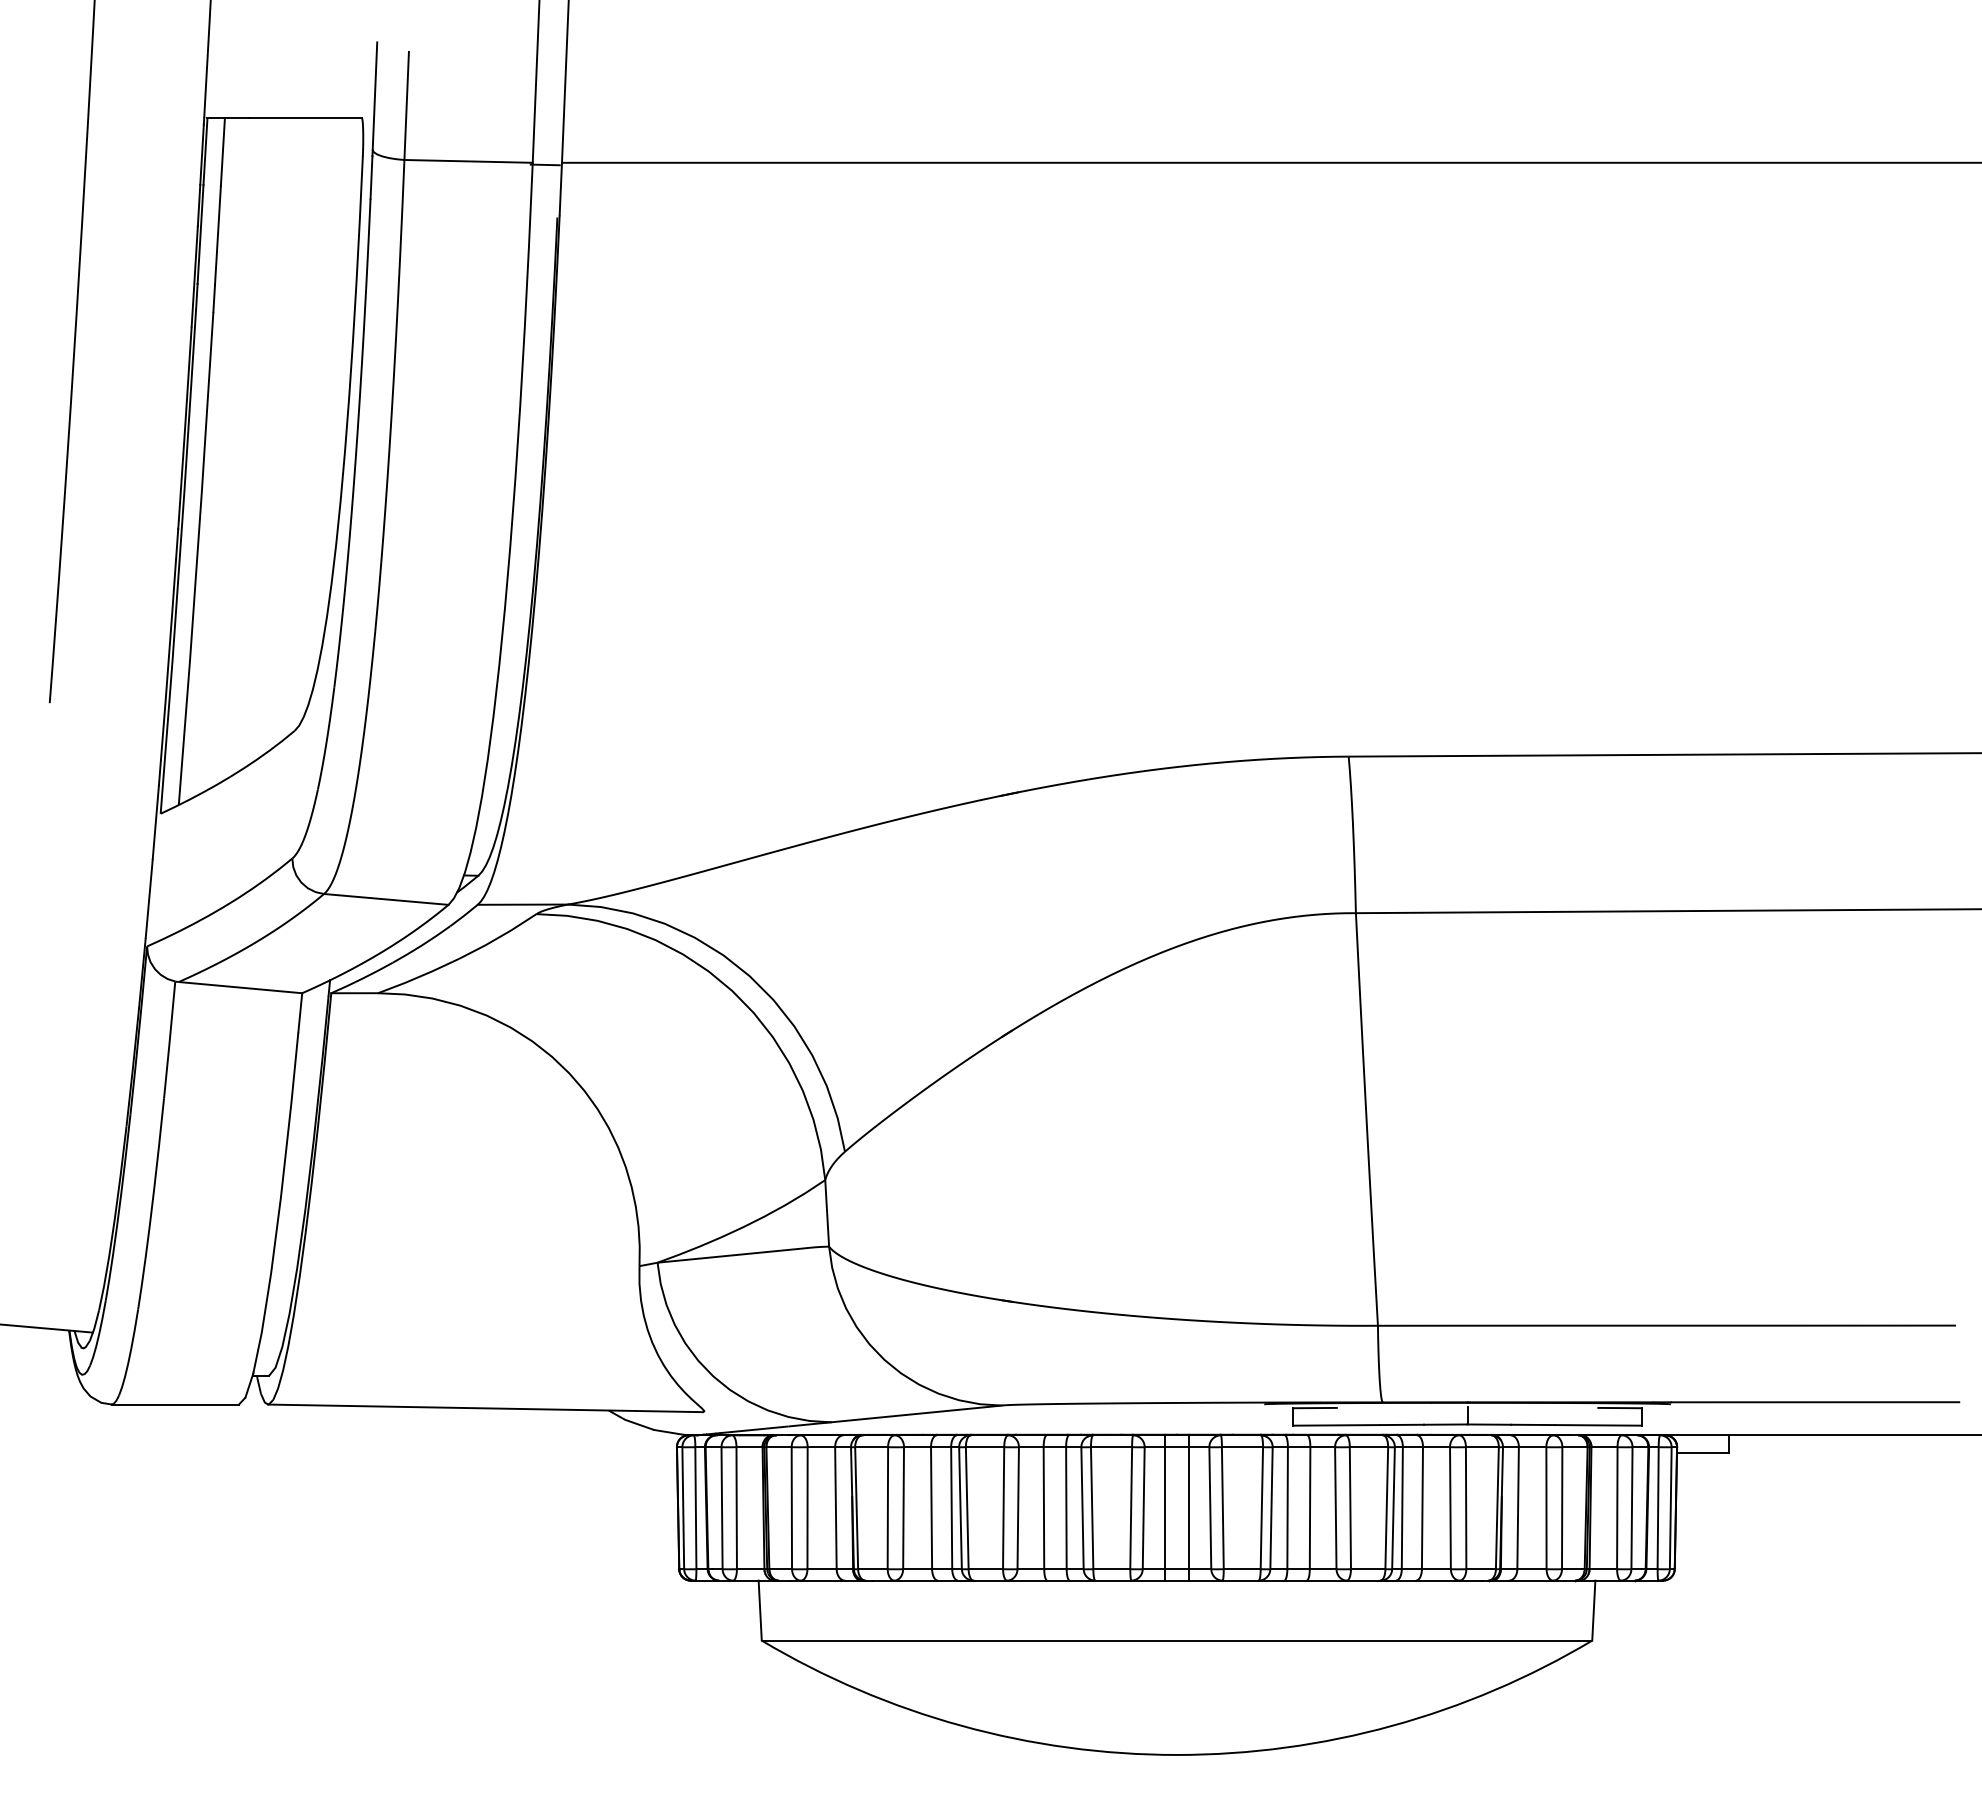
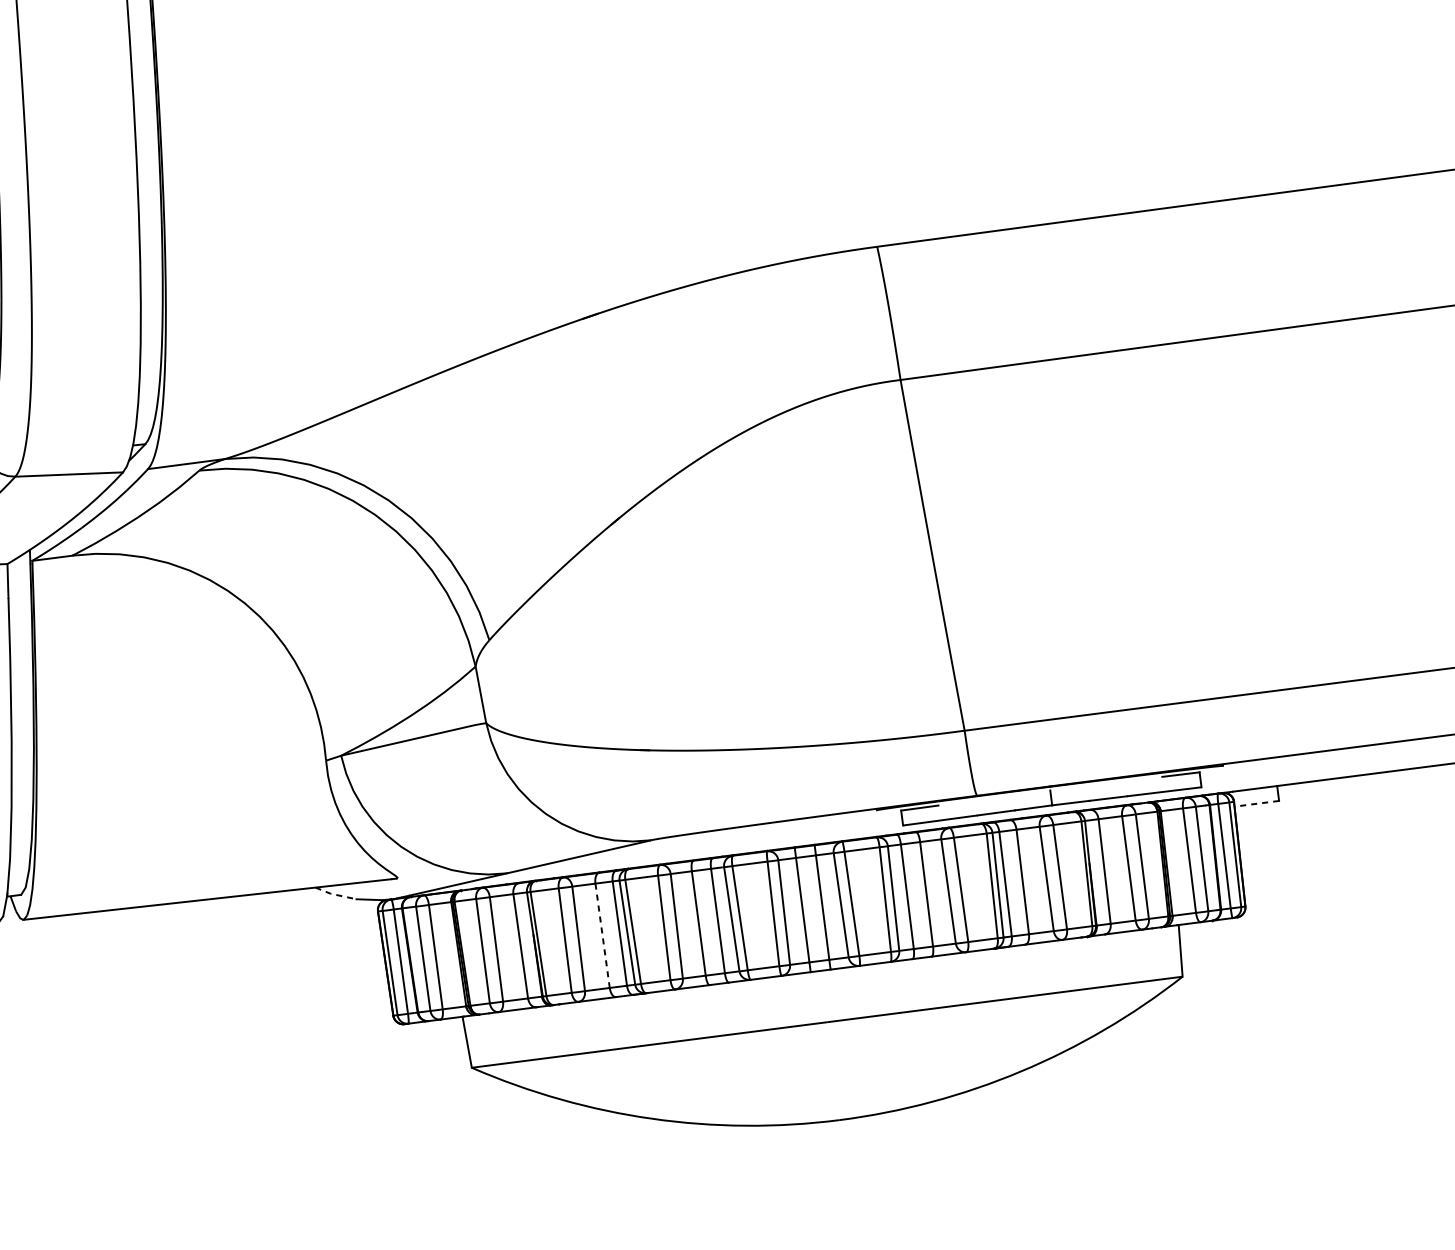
line: (629, 1421) -> (334, 894), solid -> dashed
line: (1703, 1452) -> (1257, 803), solid -> dashed
line: (931, 1508) -> (602, 936), solid -> dashed

